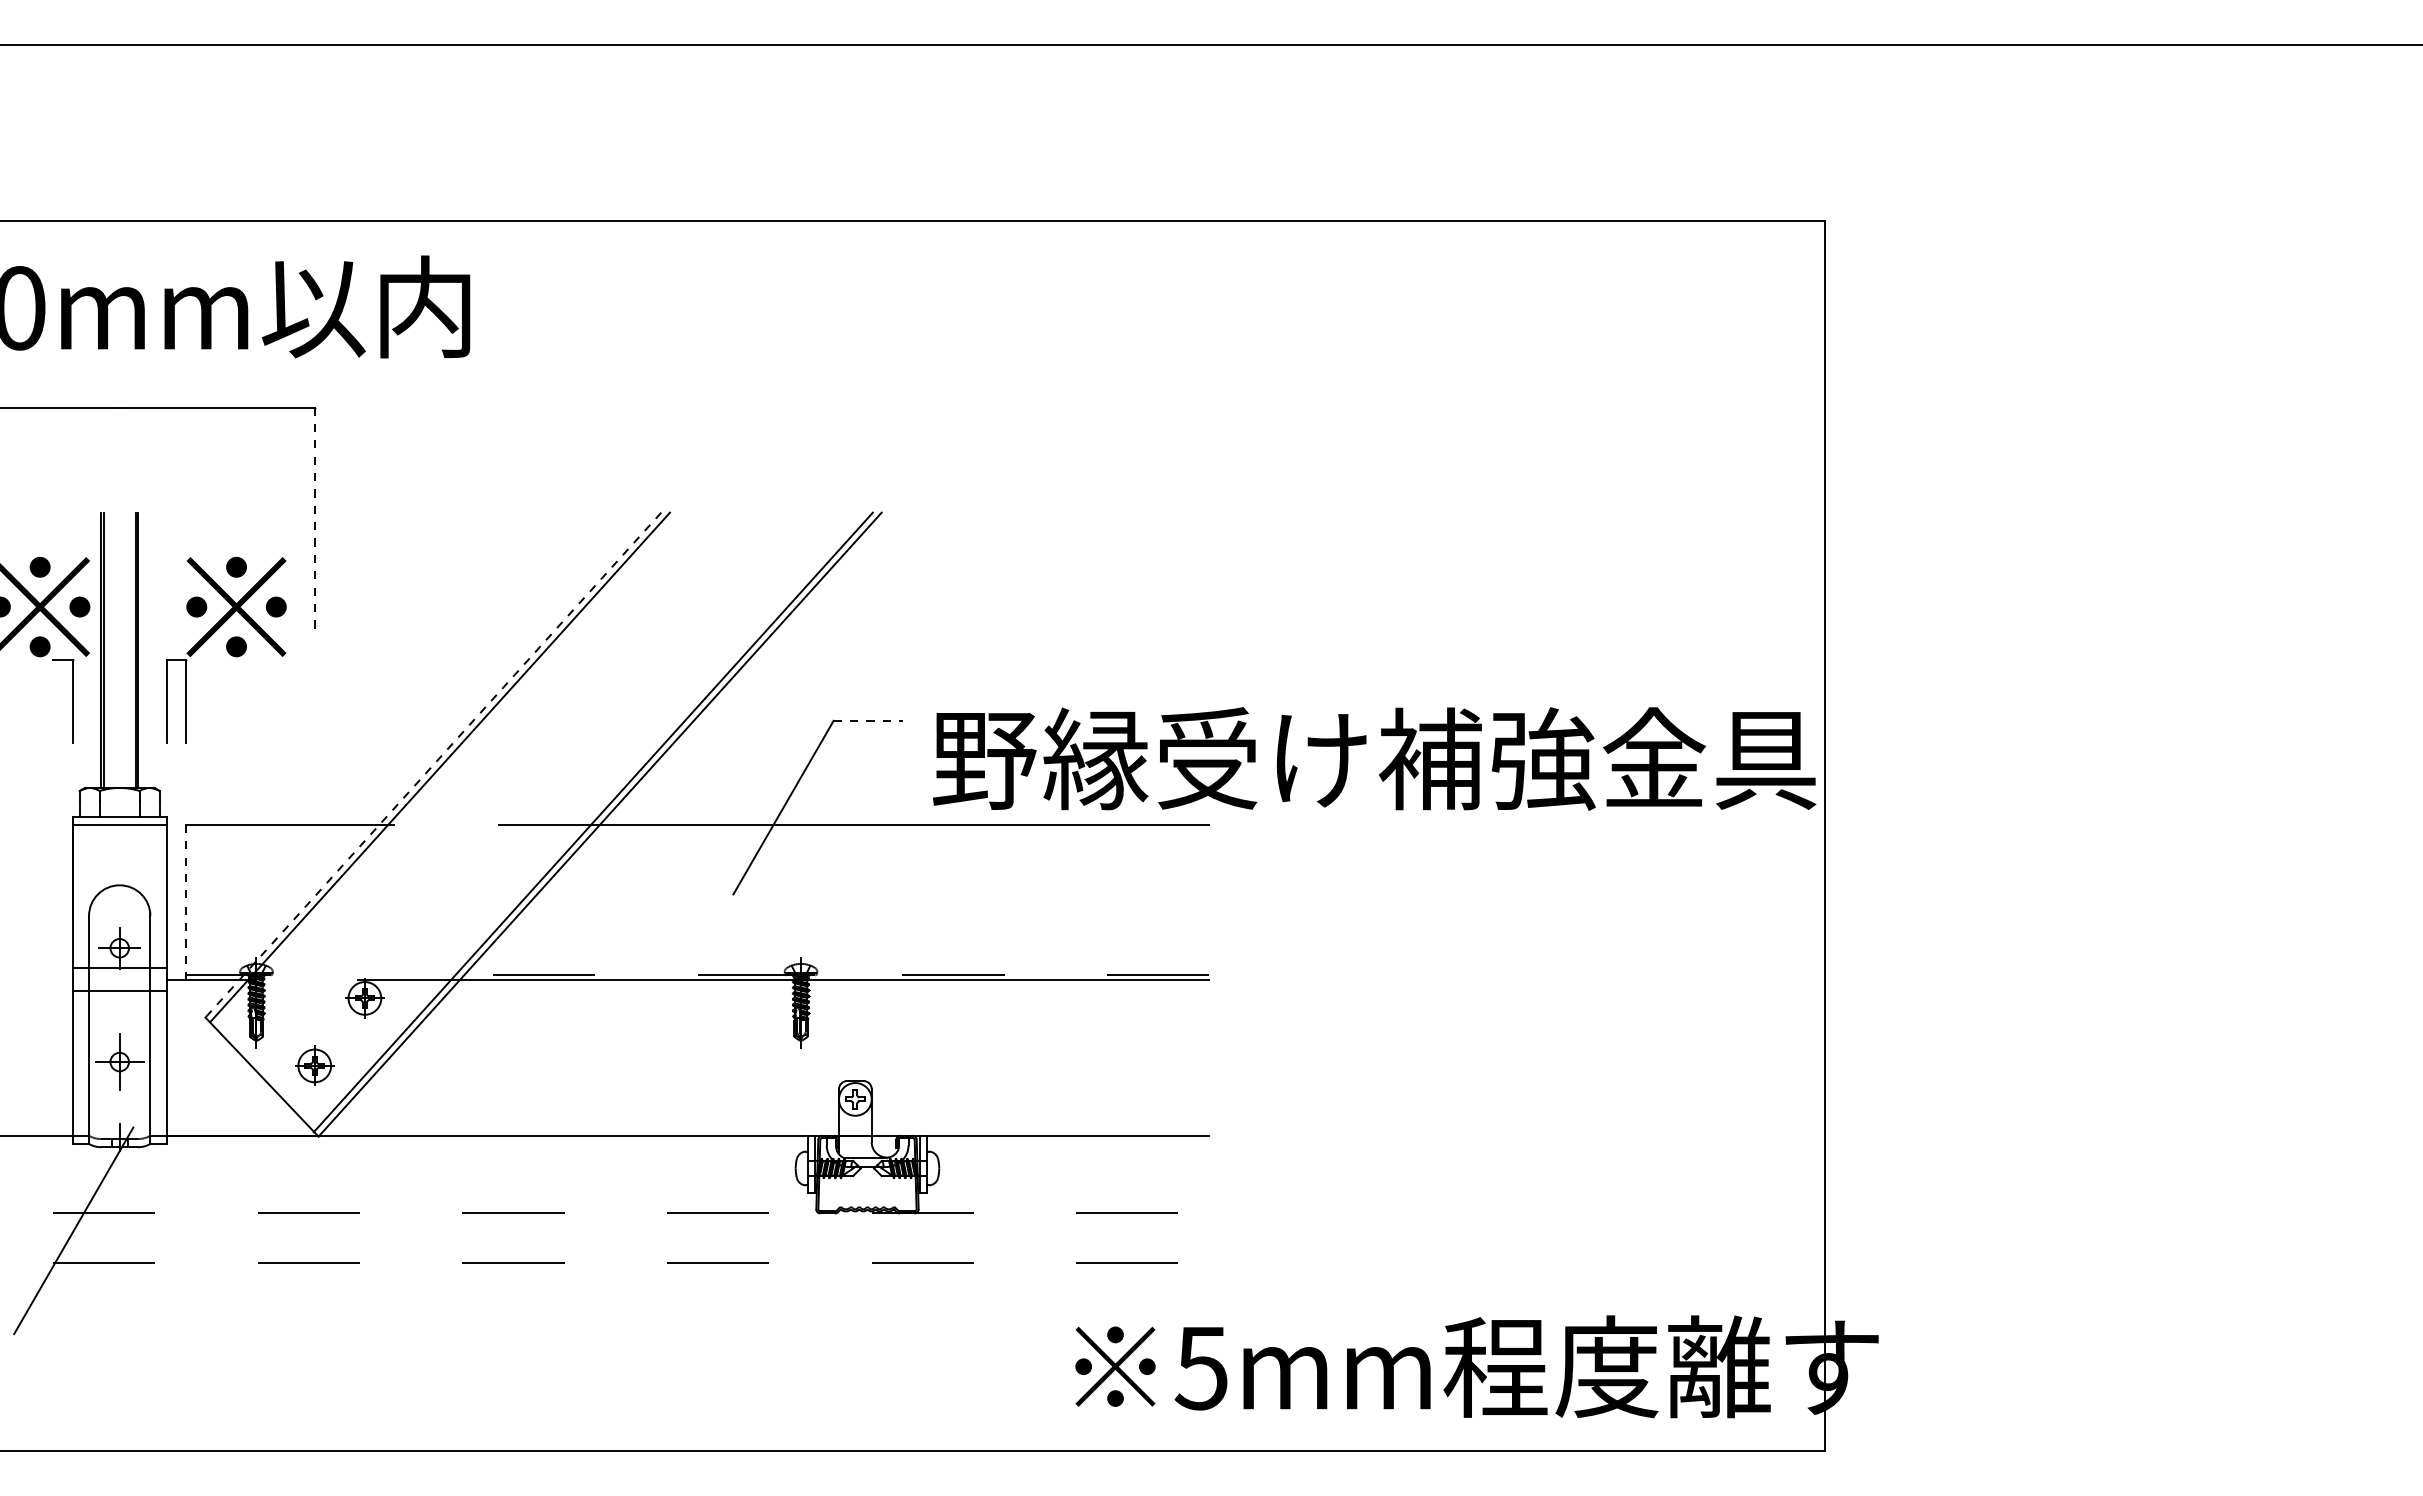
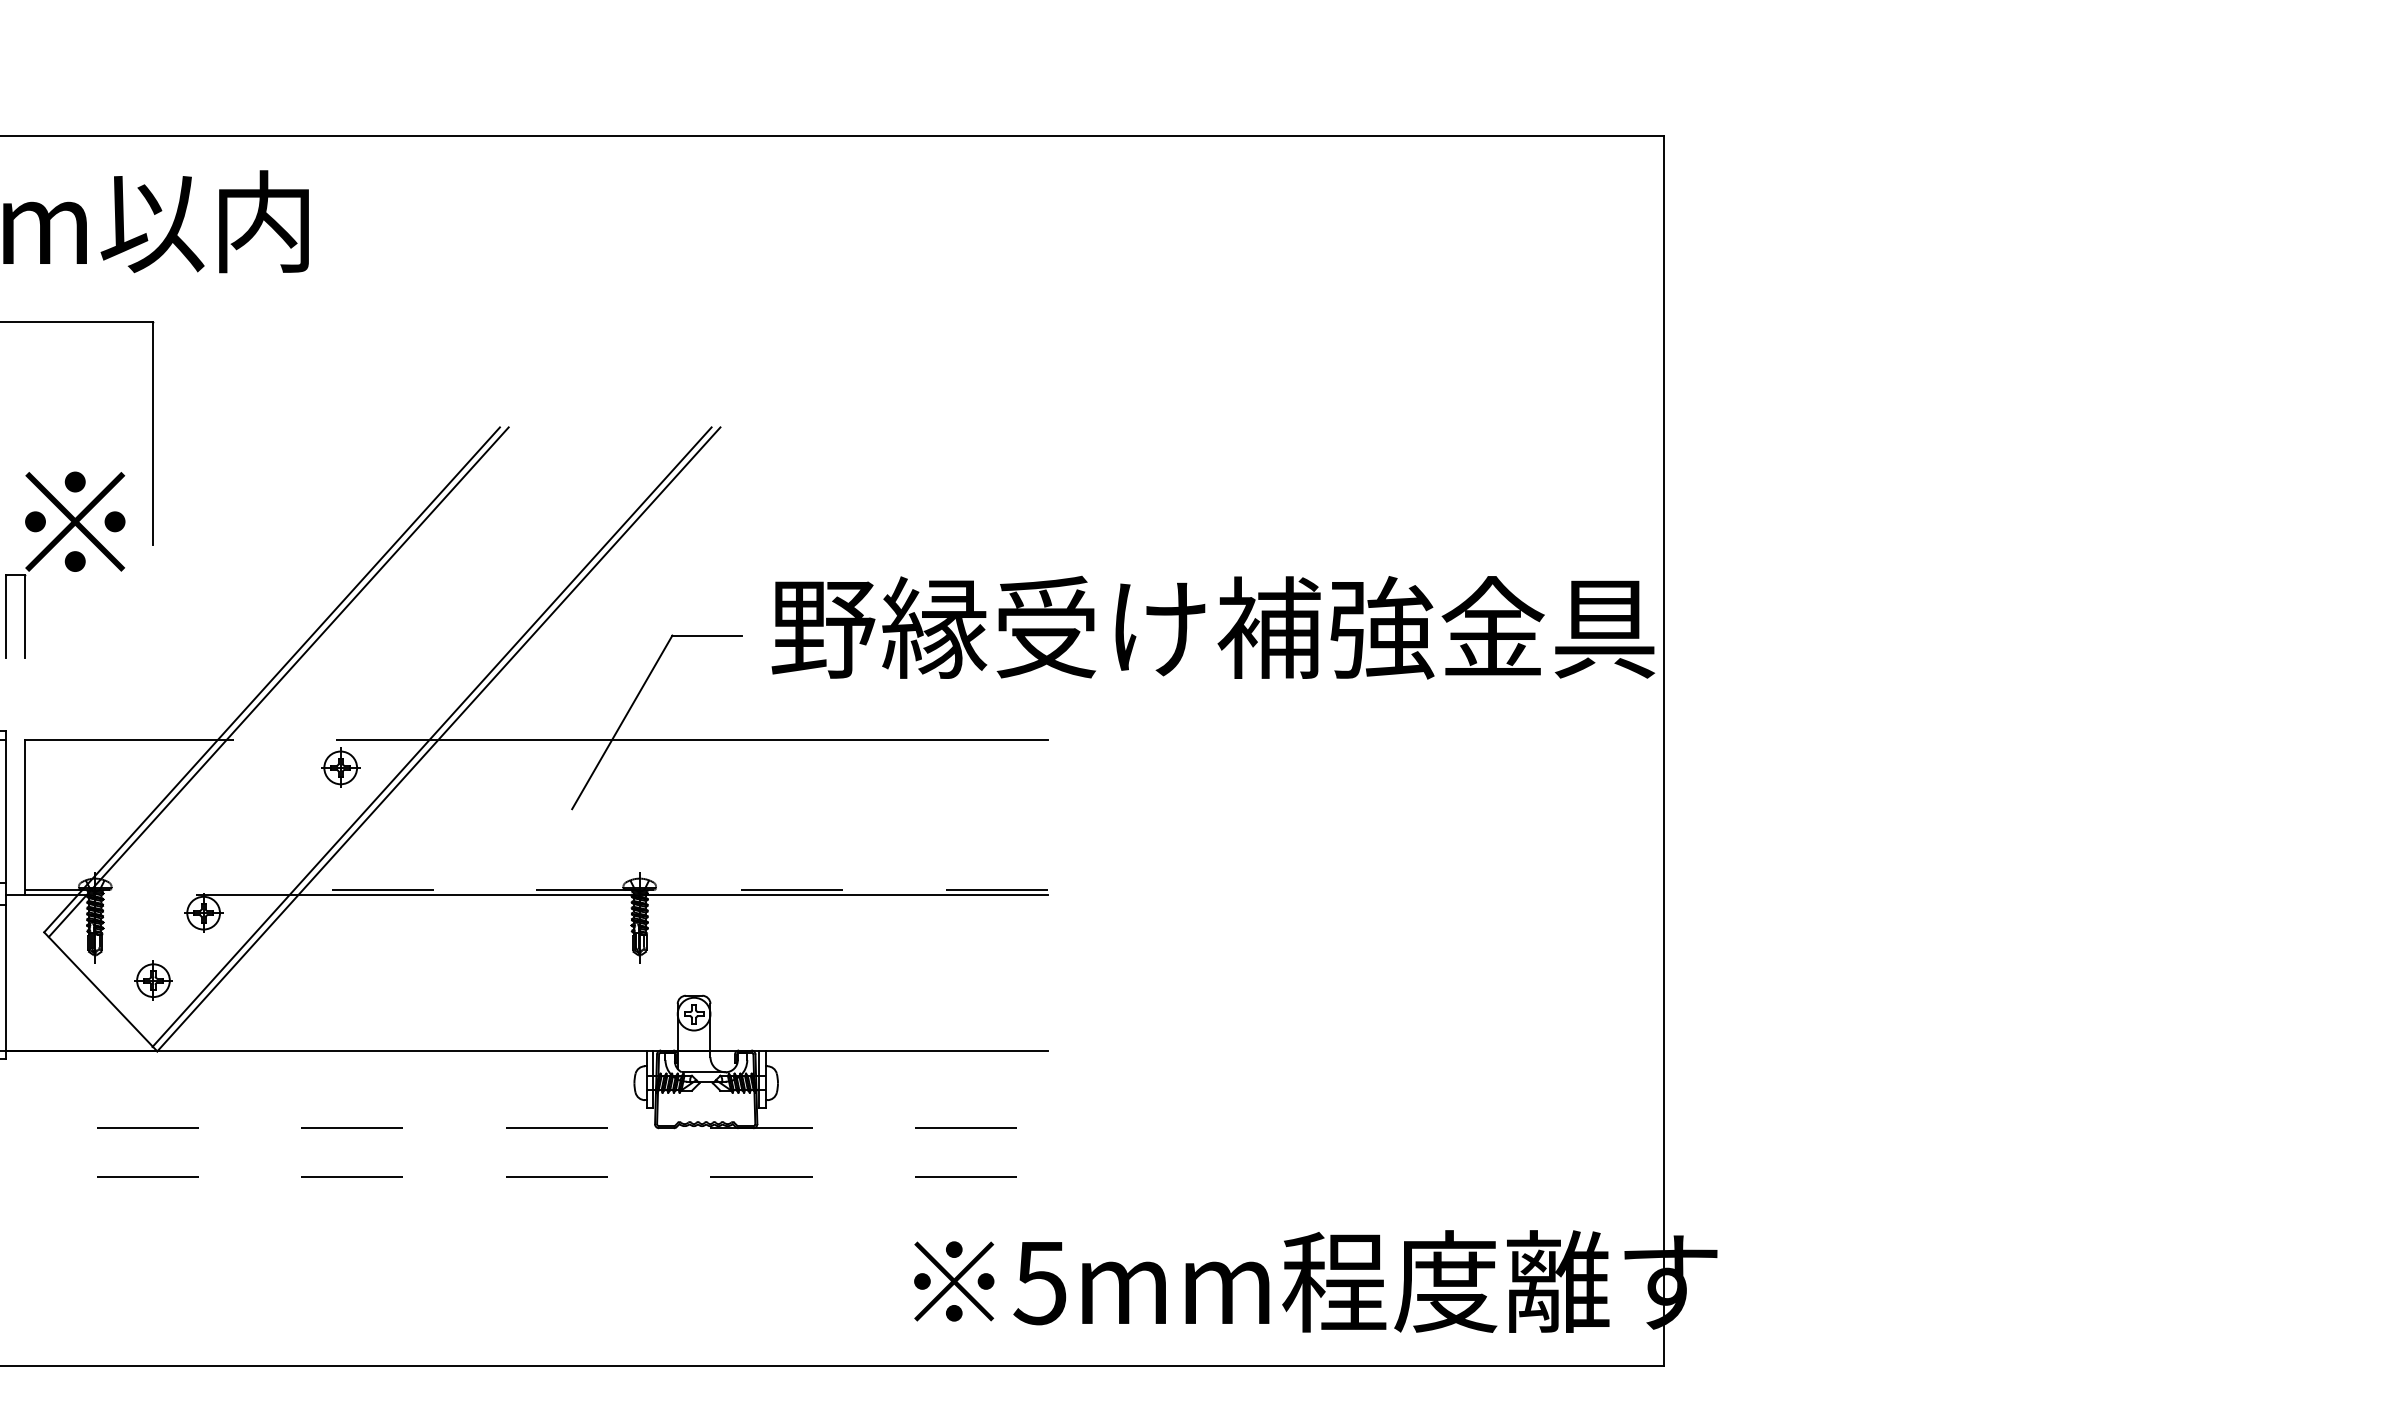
line: (314, 519) -> (153, 434), dashed -> solid
line: (868, 720) -> (707, 635), dashed -> solid
text: (1374, 758) -> (1213, 627), moved
line: (433, 765) -> (272, 680), dashed -> solid
part: (501, 853) -> (340, 768), added
line: (186, 902) -> (25, 817), dashed -> solid

